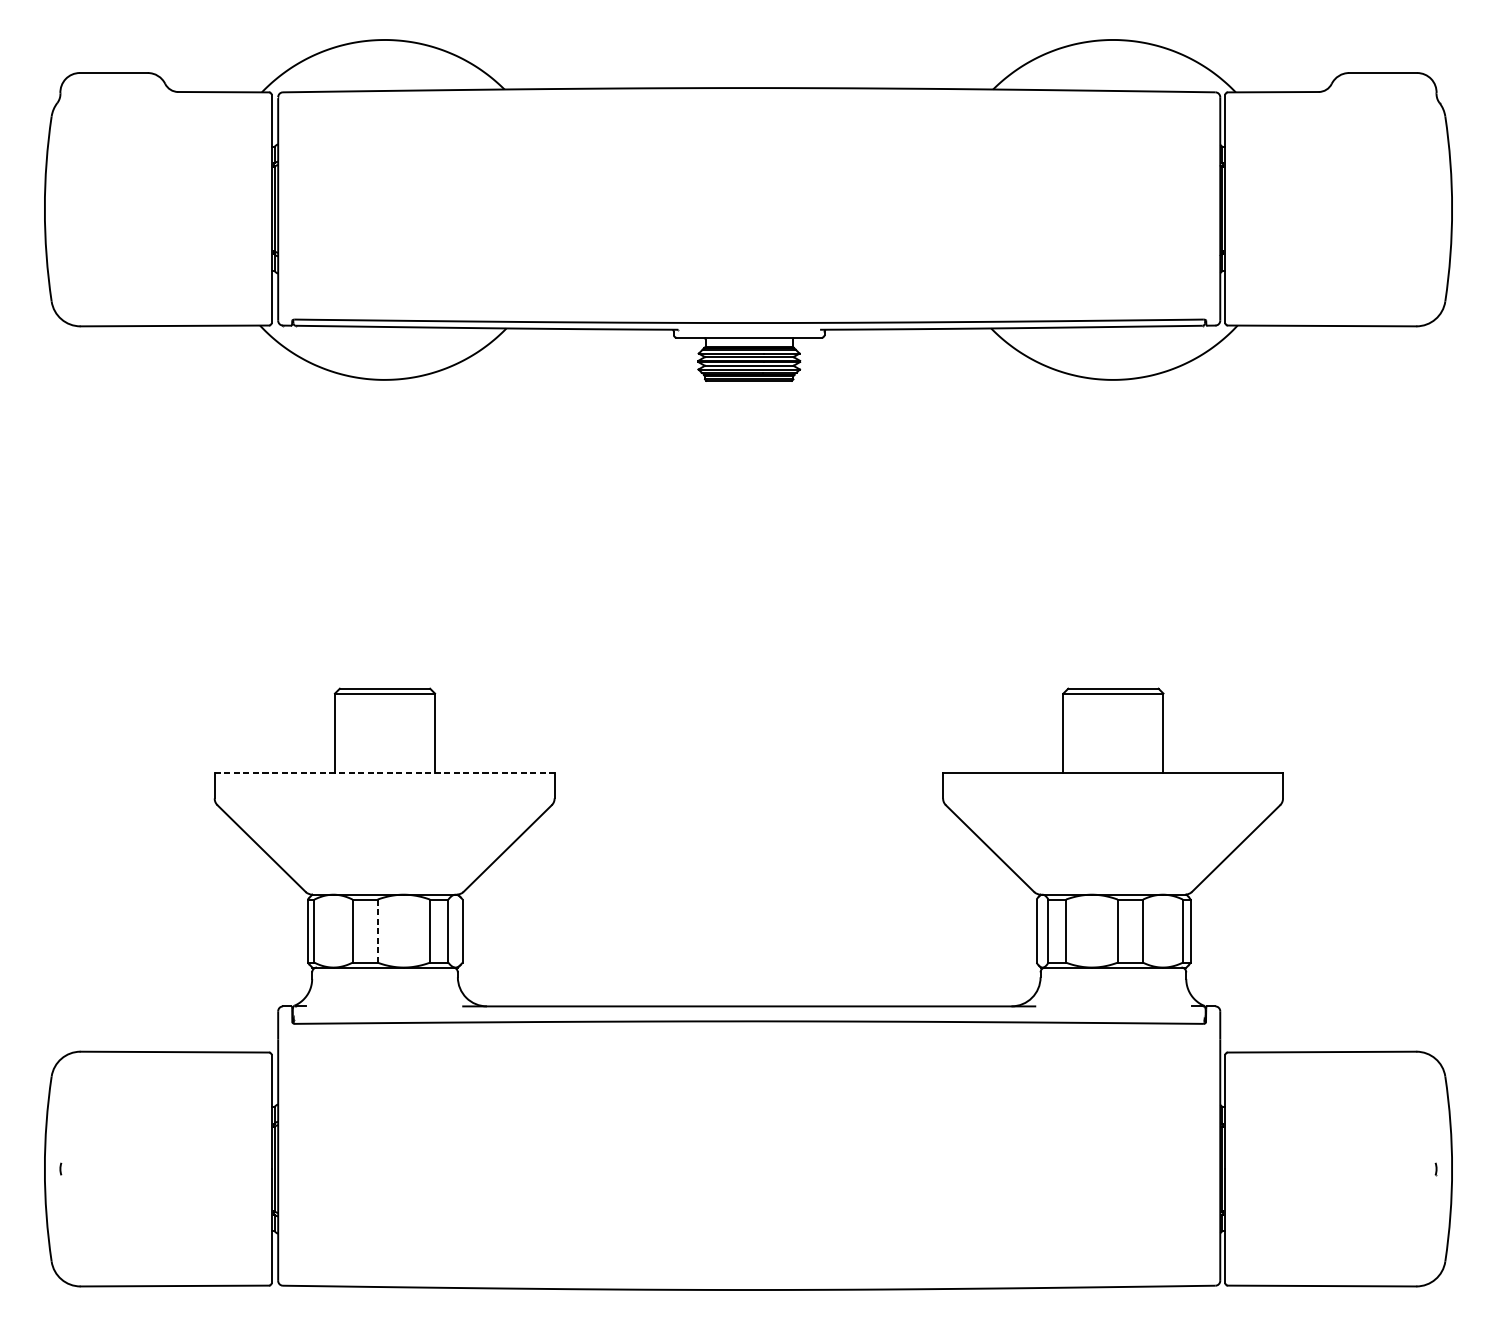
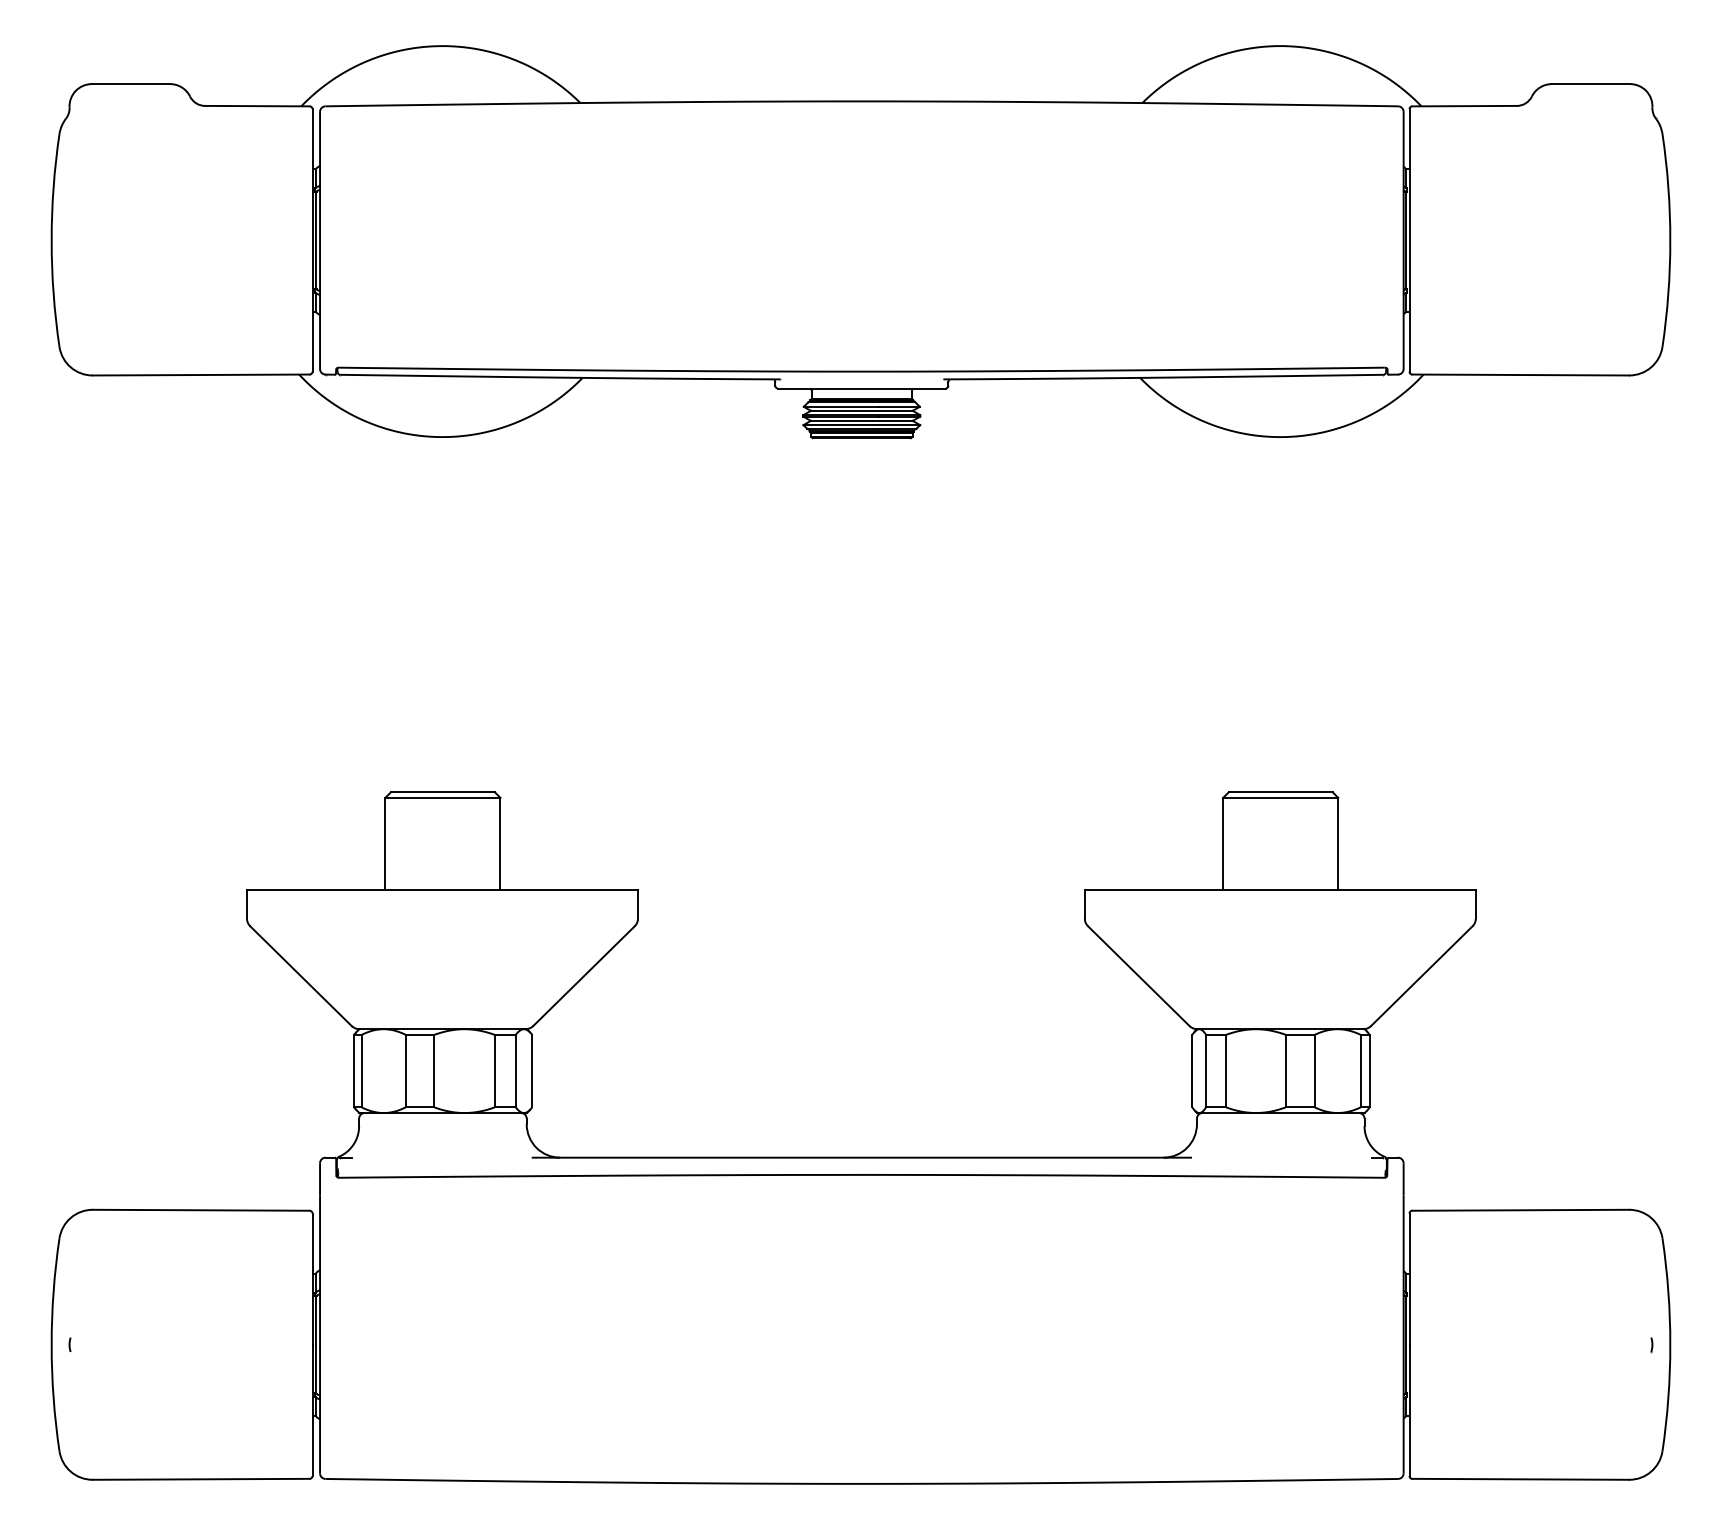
line: (384, 773) -> (442, 889), dashed -> solid
line: (377, 931) -> (434, 1071), dashed -> solid

